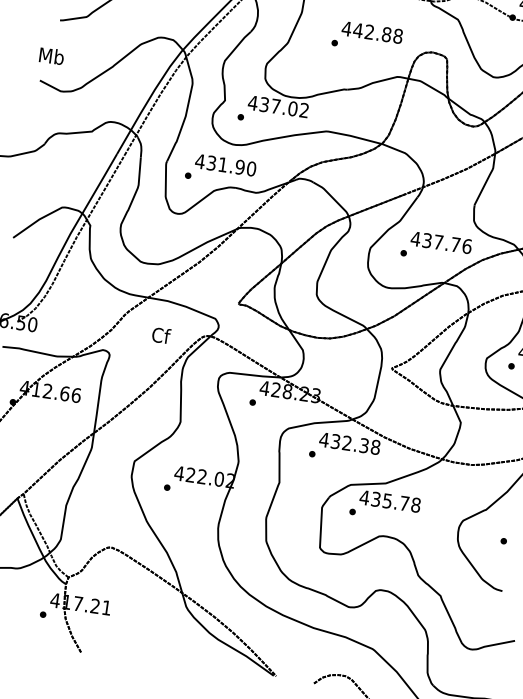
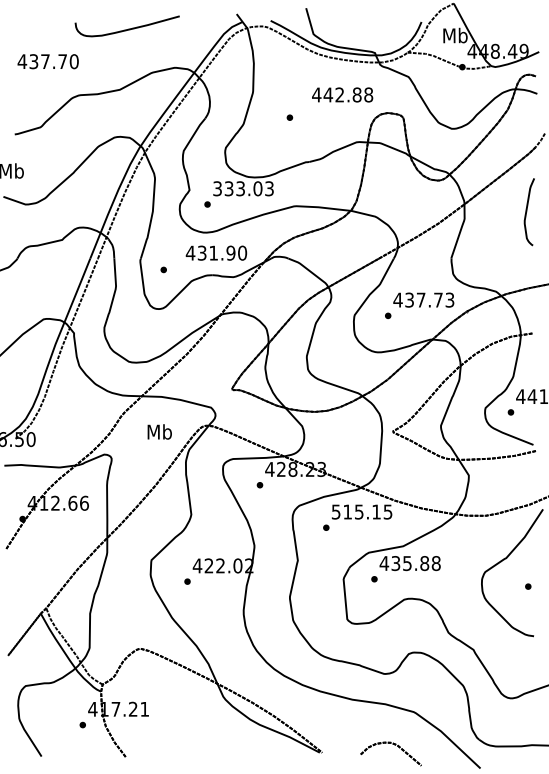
text: (372, 32) -> (342, 94), moved
text: (277, 106) -> (242, 188), 437.02 -> 333.03
text: (225, 164) -> (216, 252), moved
text: (466, 245) -> (449, 299), 437.76 -> 437.73
text: (160, 335) -> (159, 431), Cf -> Mb
text: (349, 443) -> (361, 511), 432.38 -> 515.15
text: (404, 503) -> (424, 563), 435.78 -> 435.88

